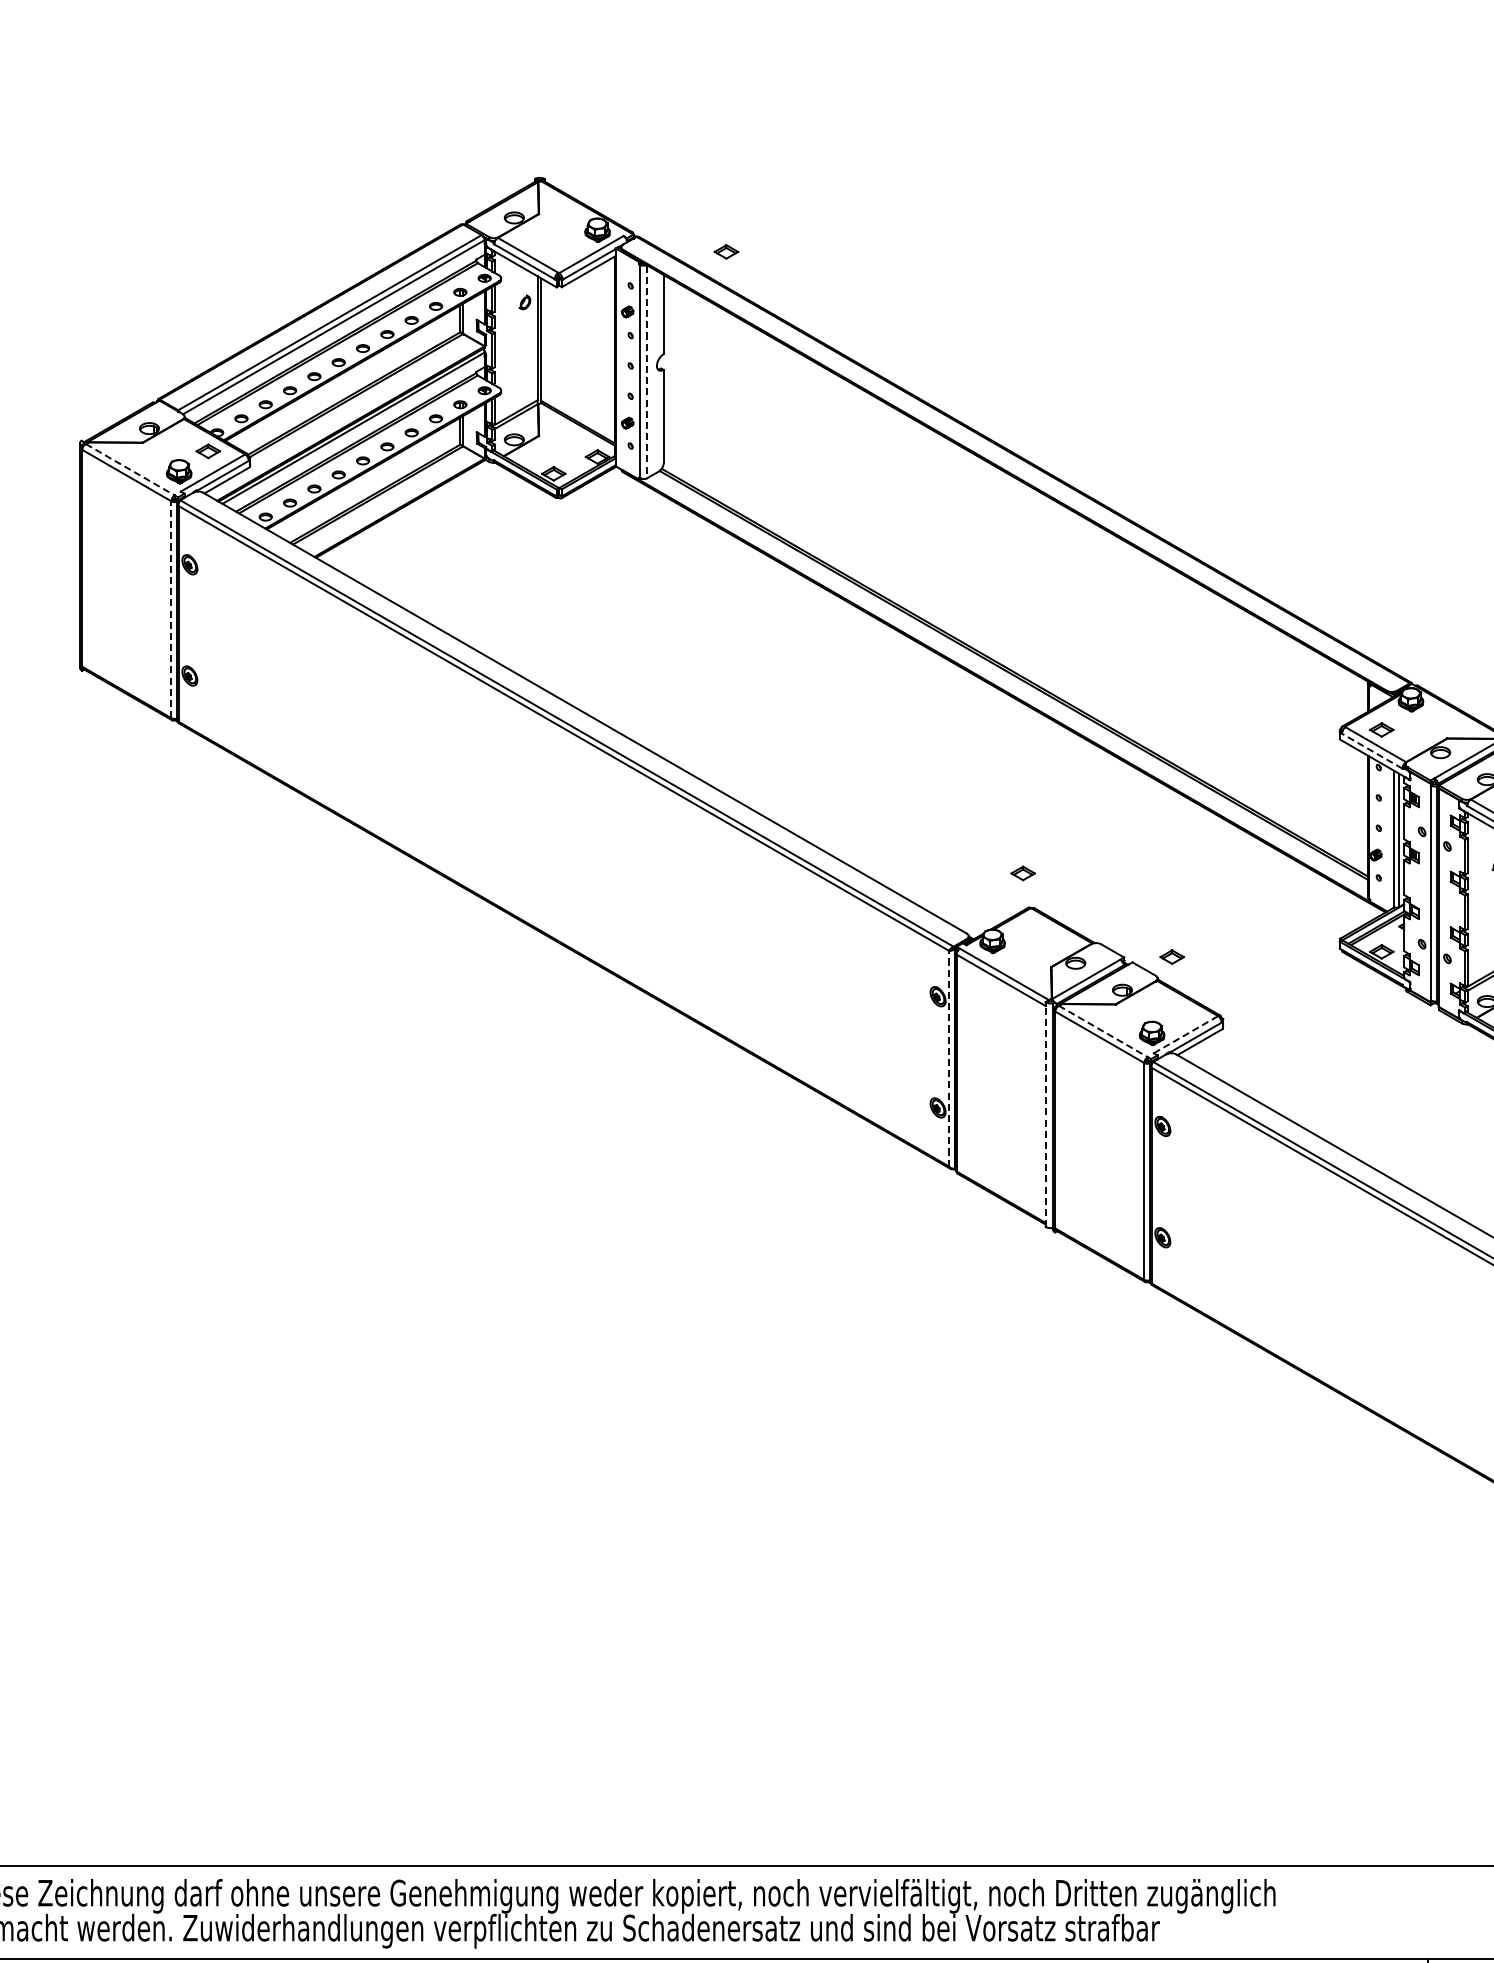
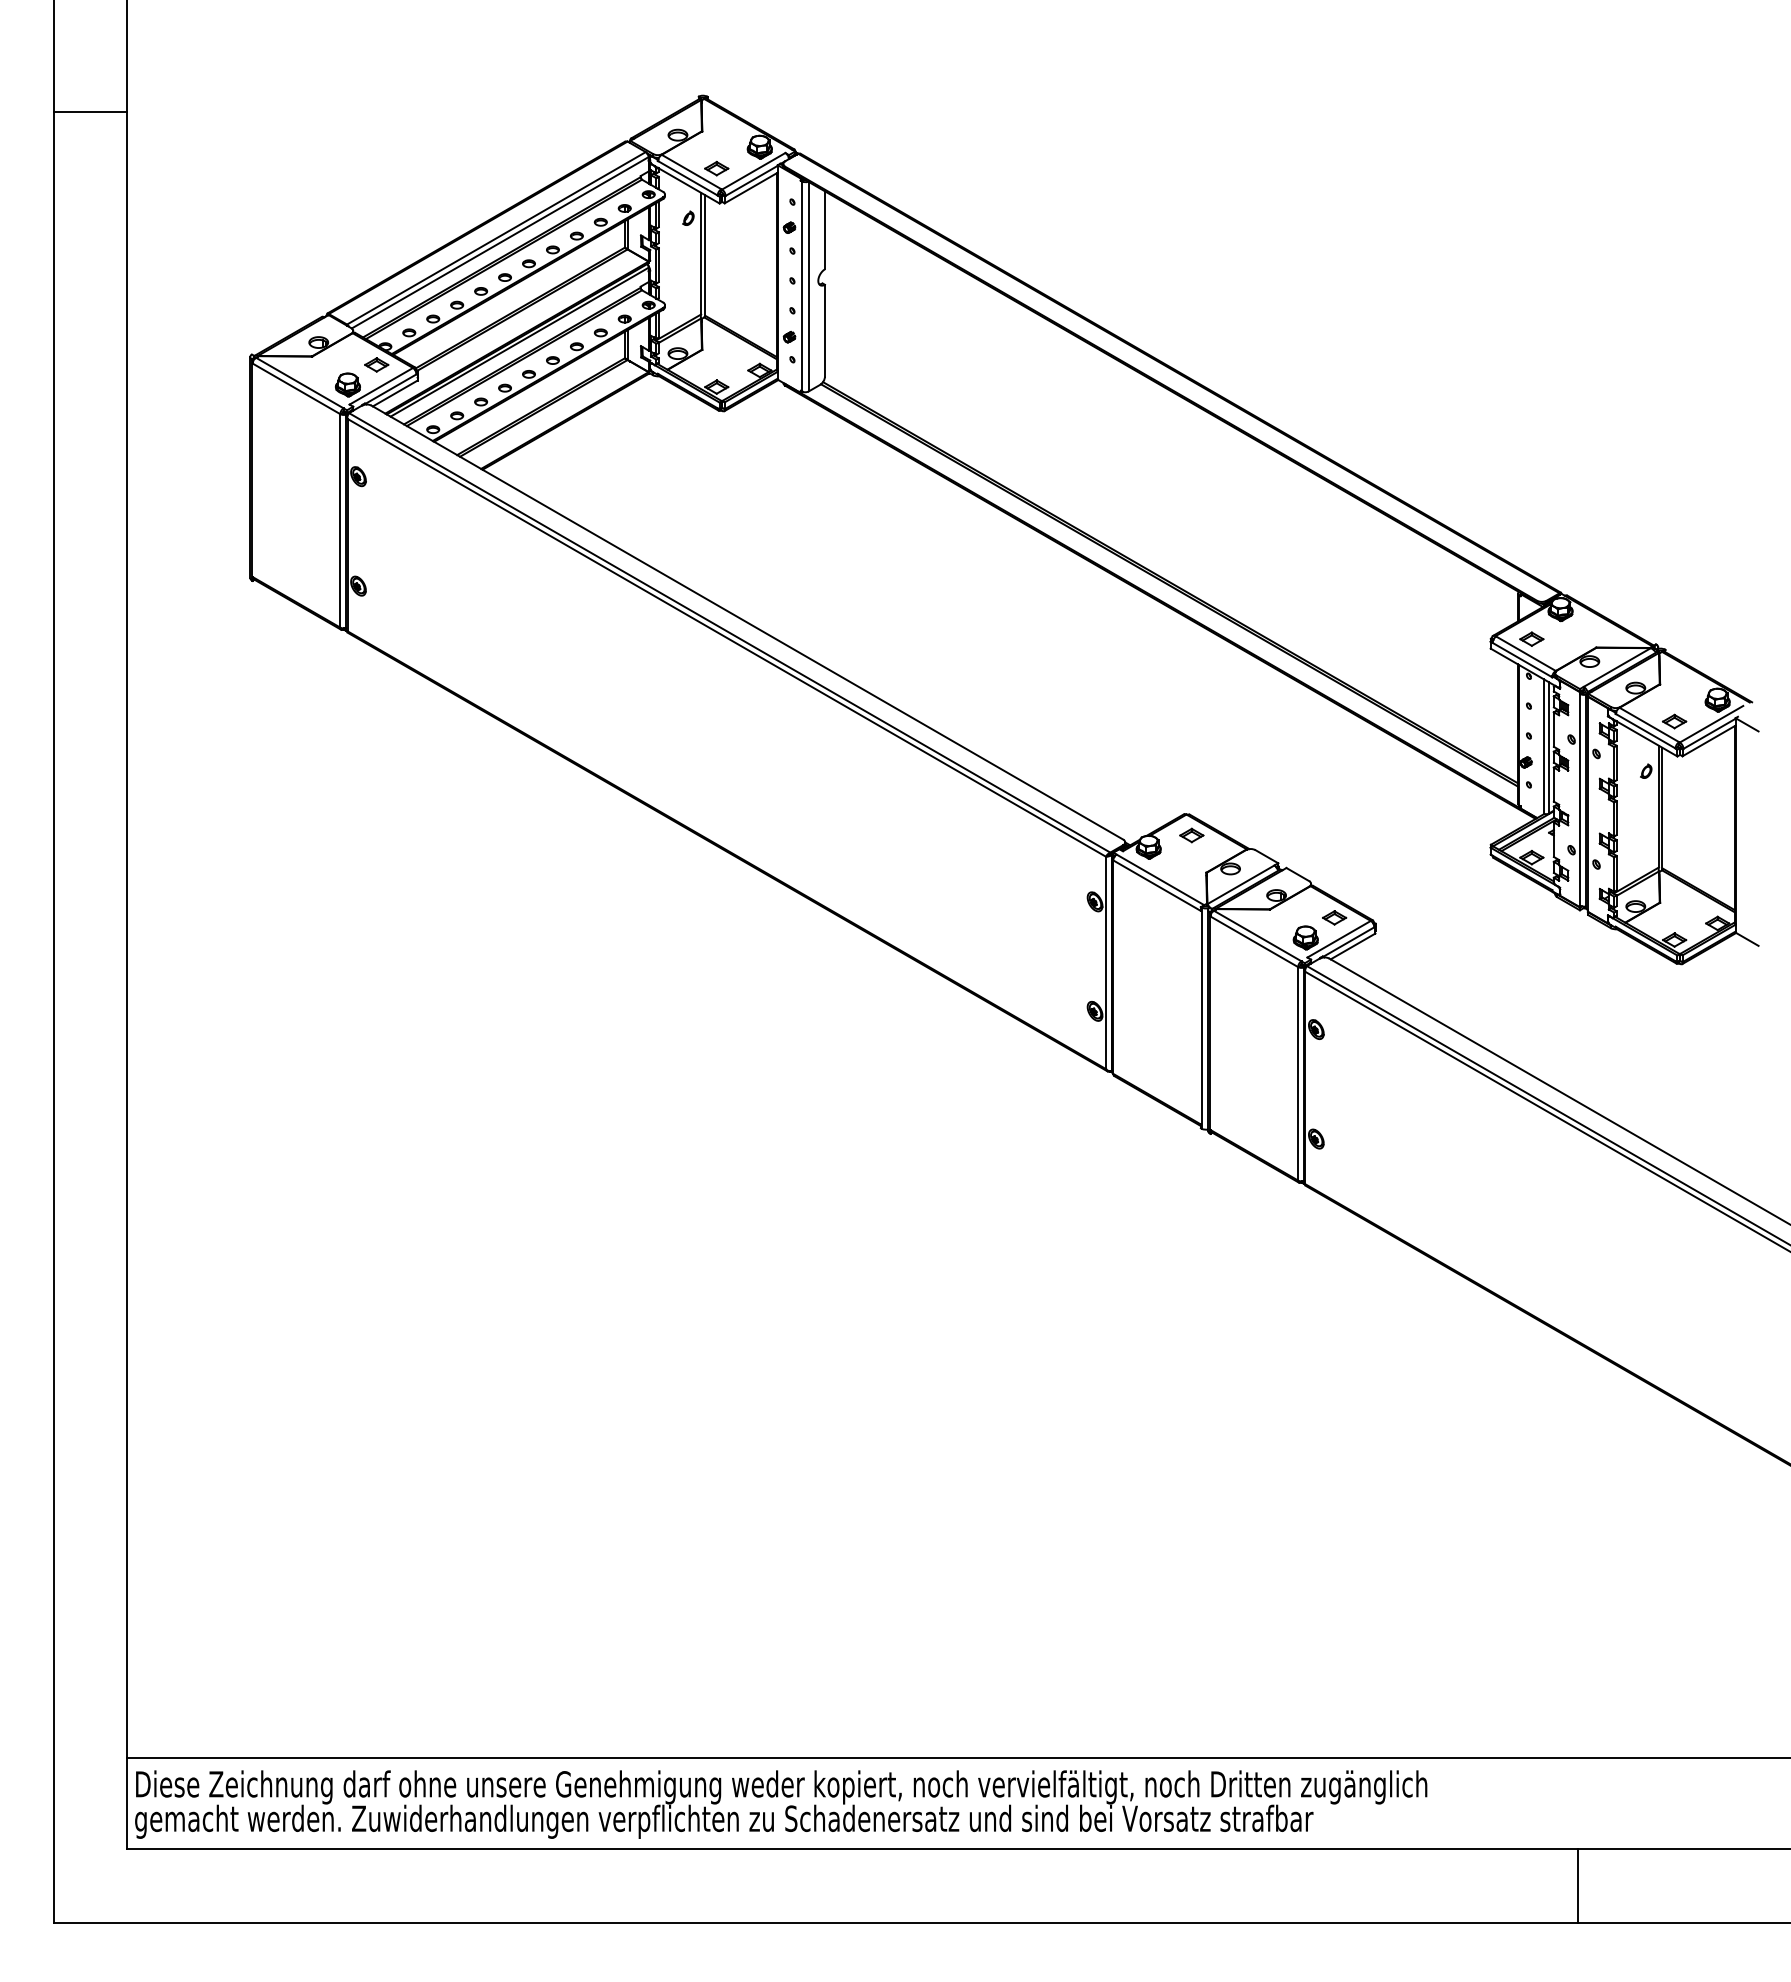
part: (726, 251) -> (716, 168), moved
line: (646, 371) -> (808, 286), dashed -> solid
line: (129, 470) -> (299, 383), dashed -> solid
line: (171, 609) -> (340, 520), dashed -> solid
line: (1371, 750) -> (1521, 659), dashed -> solid
part: (1022, 873) -> (1191, 835), moved
part: (1172, 956) -> (1334, 917), moved
line: (1103, 1031) -> (1257, 936), dashed -> solid
line: (1186, 1034) -> (1339, 939), dashed -> solid
line: (949, 1058) -> (1106, 962), dashed -> solid
line: (1046, 1115) -> (1201, 1018), dashed -> solid

